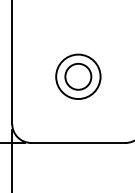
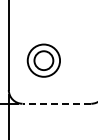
part: (77, 76) -> (43, 60), moved
line: (77, 142) -> (56, 103), solid -> dashed

